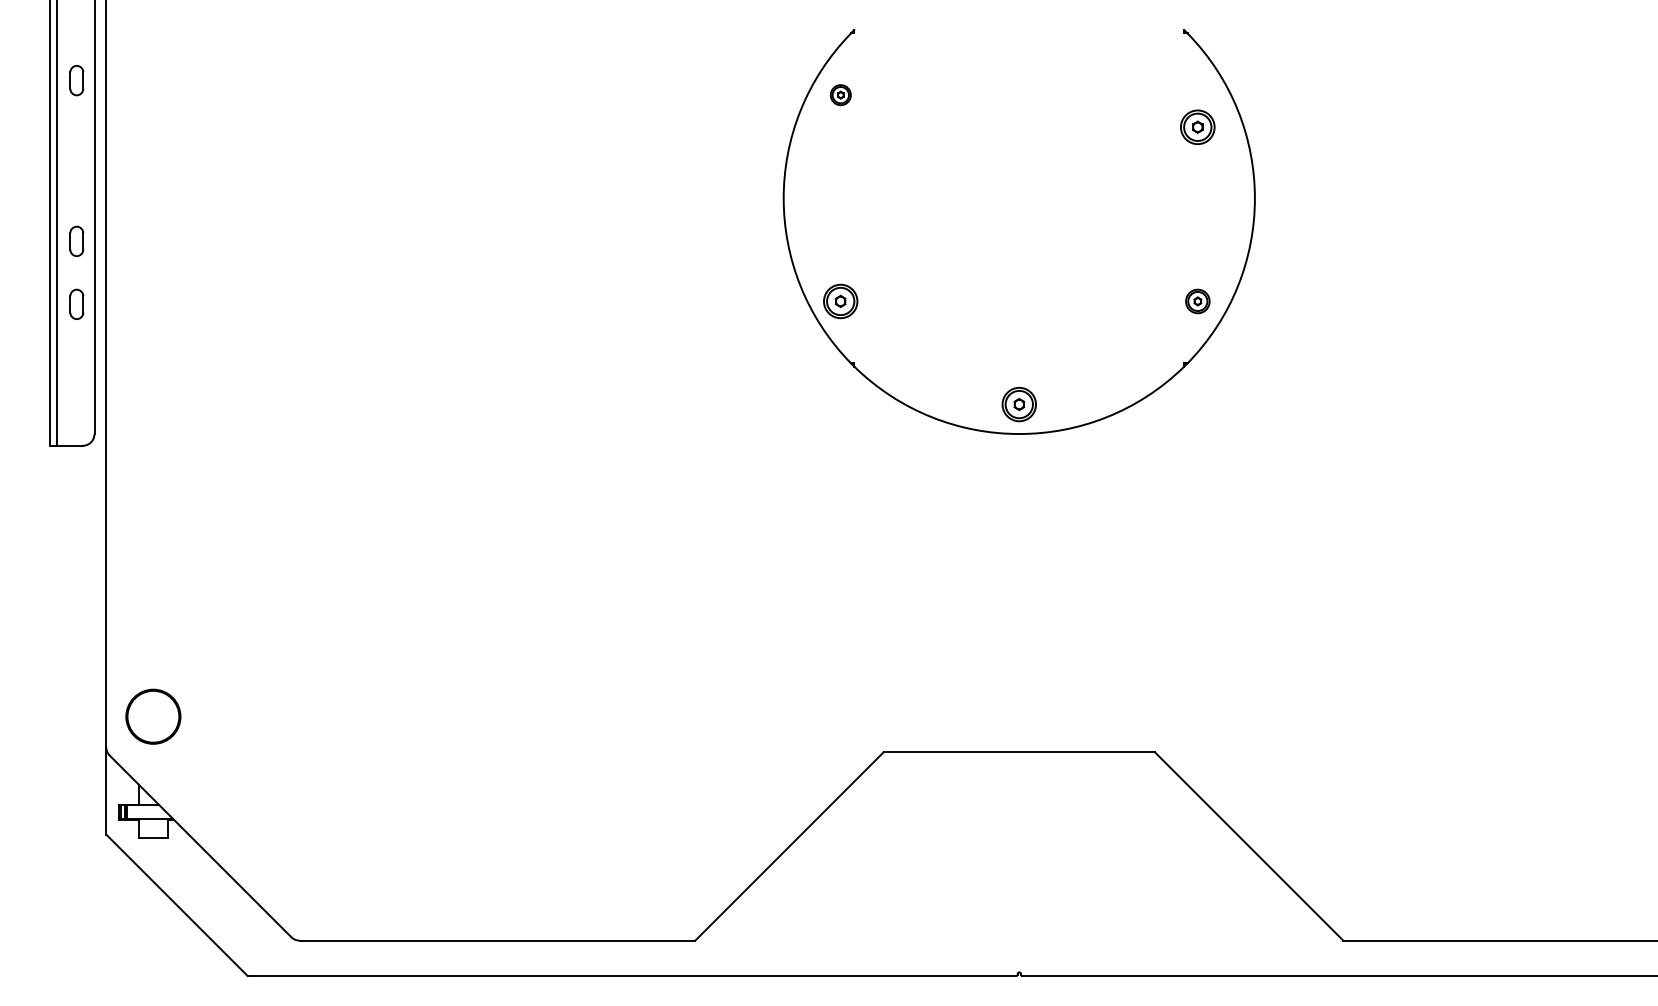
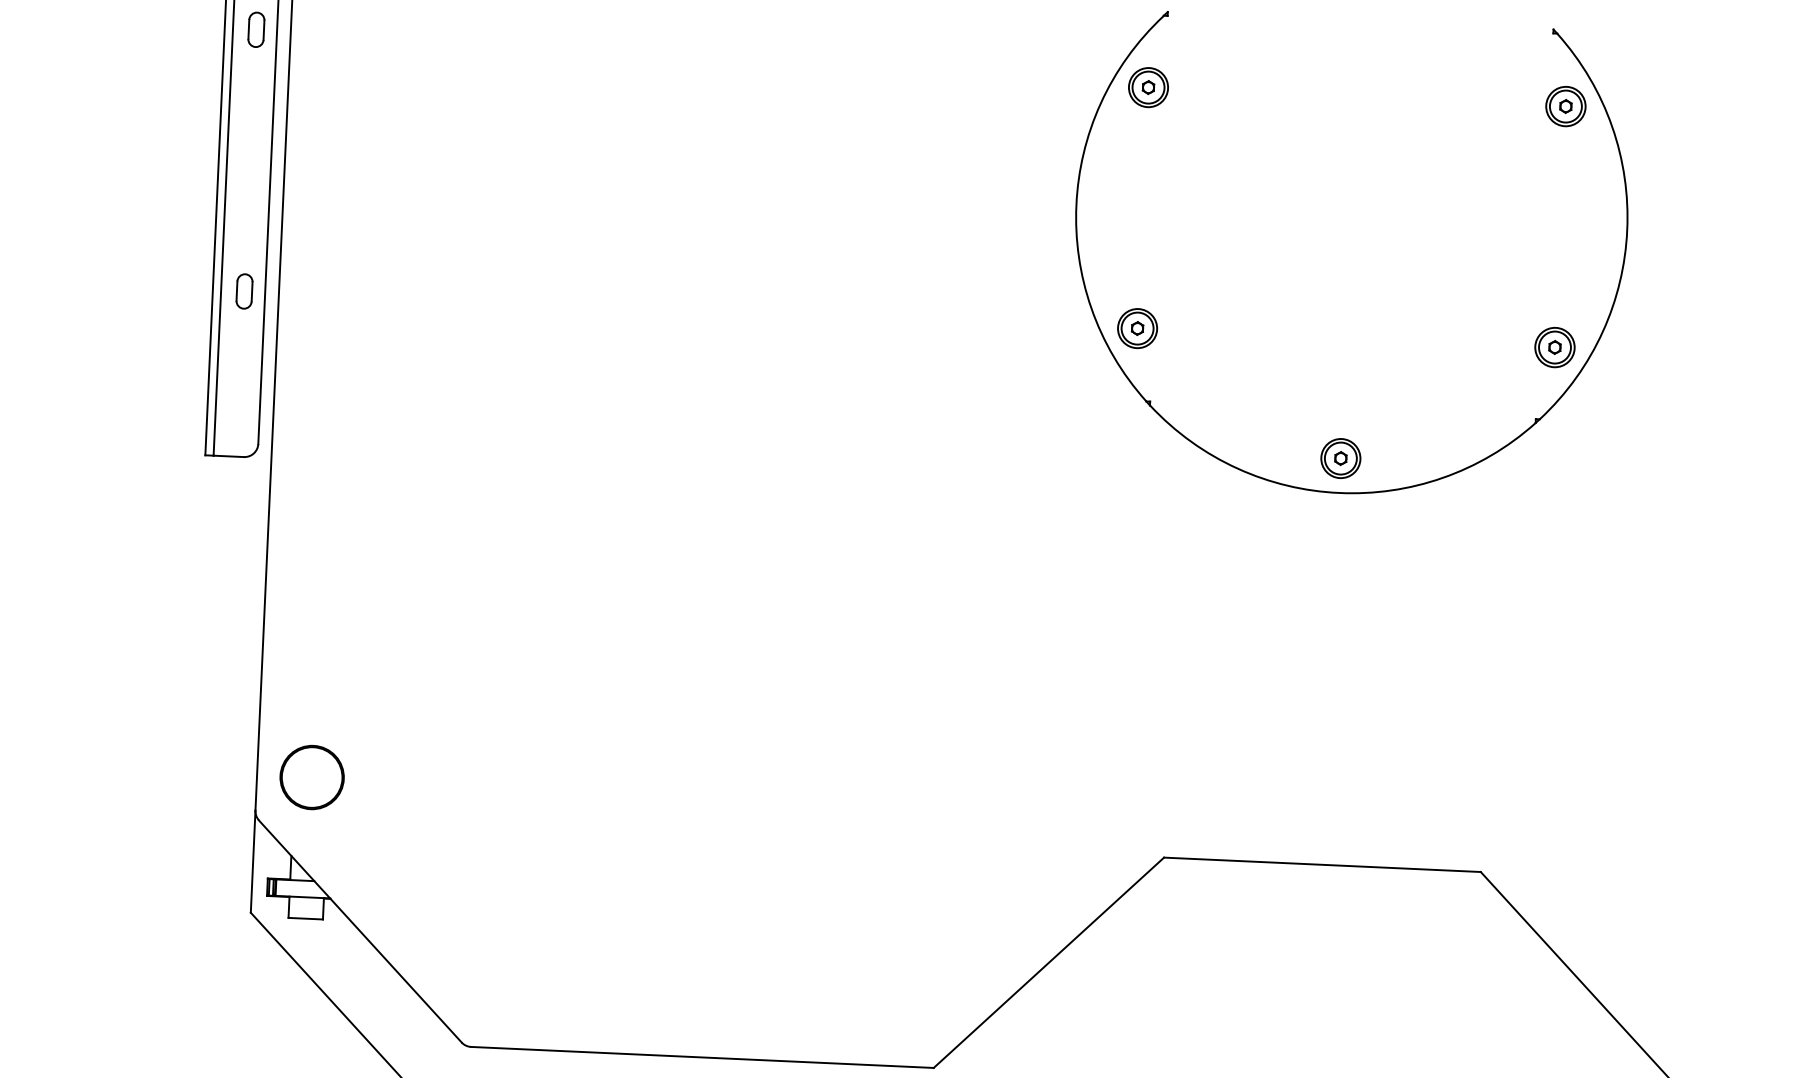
part: (840, 94) -> (1148, 86), size x1.67
part: (1197, 126) -> (1565, 105), moved
part: (76, 240) -> (247, 216), removed
part: (1197, 301) -> (1554, 347), size x1.43

